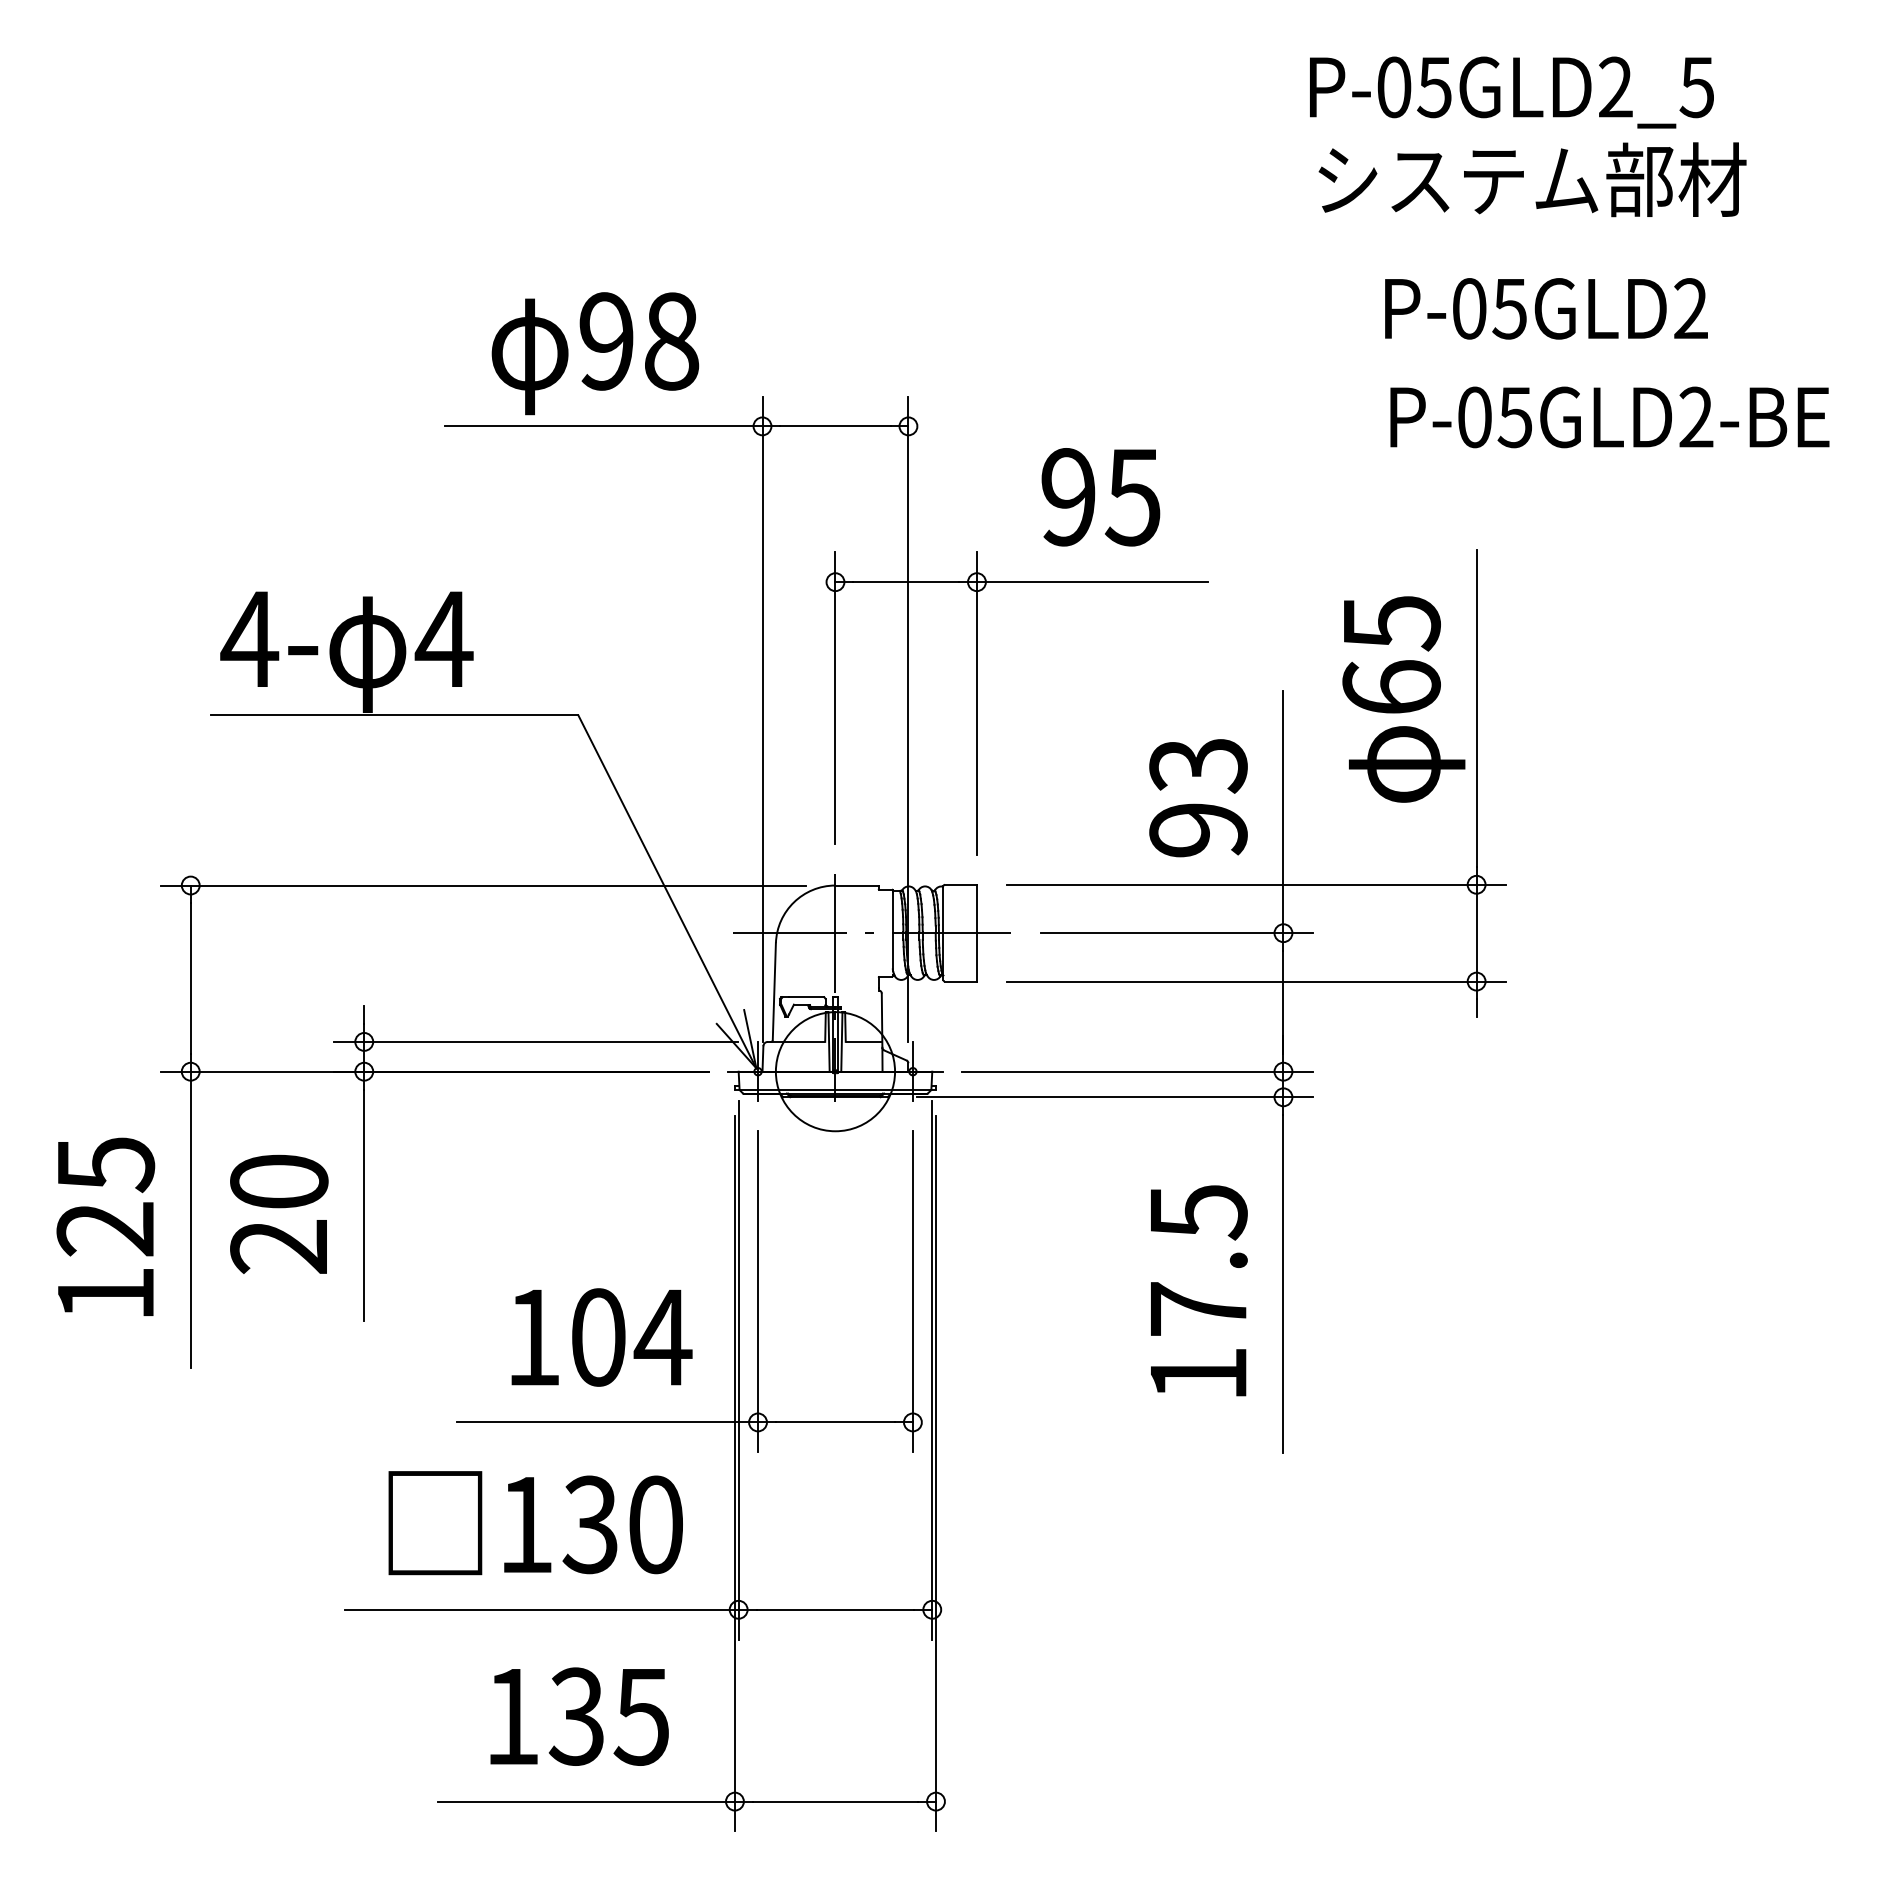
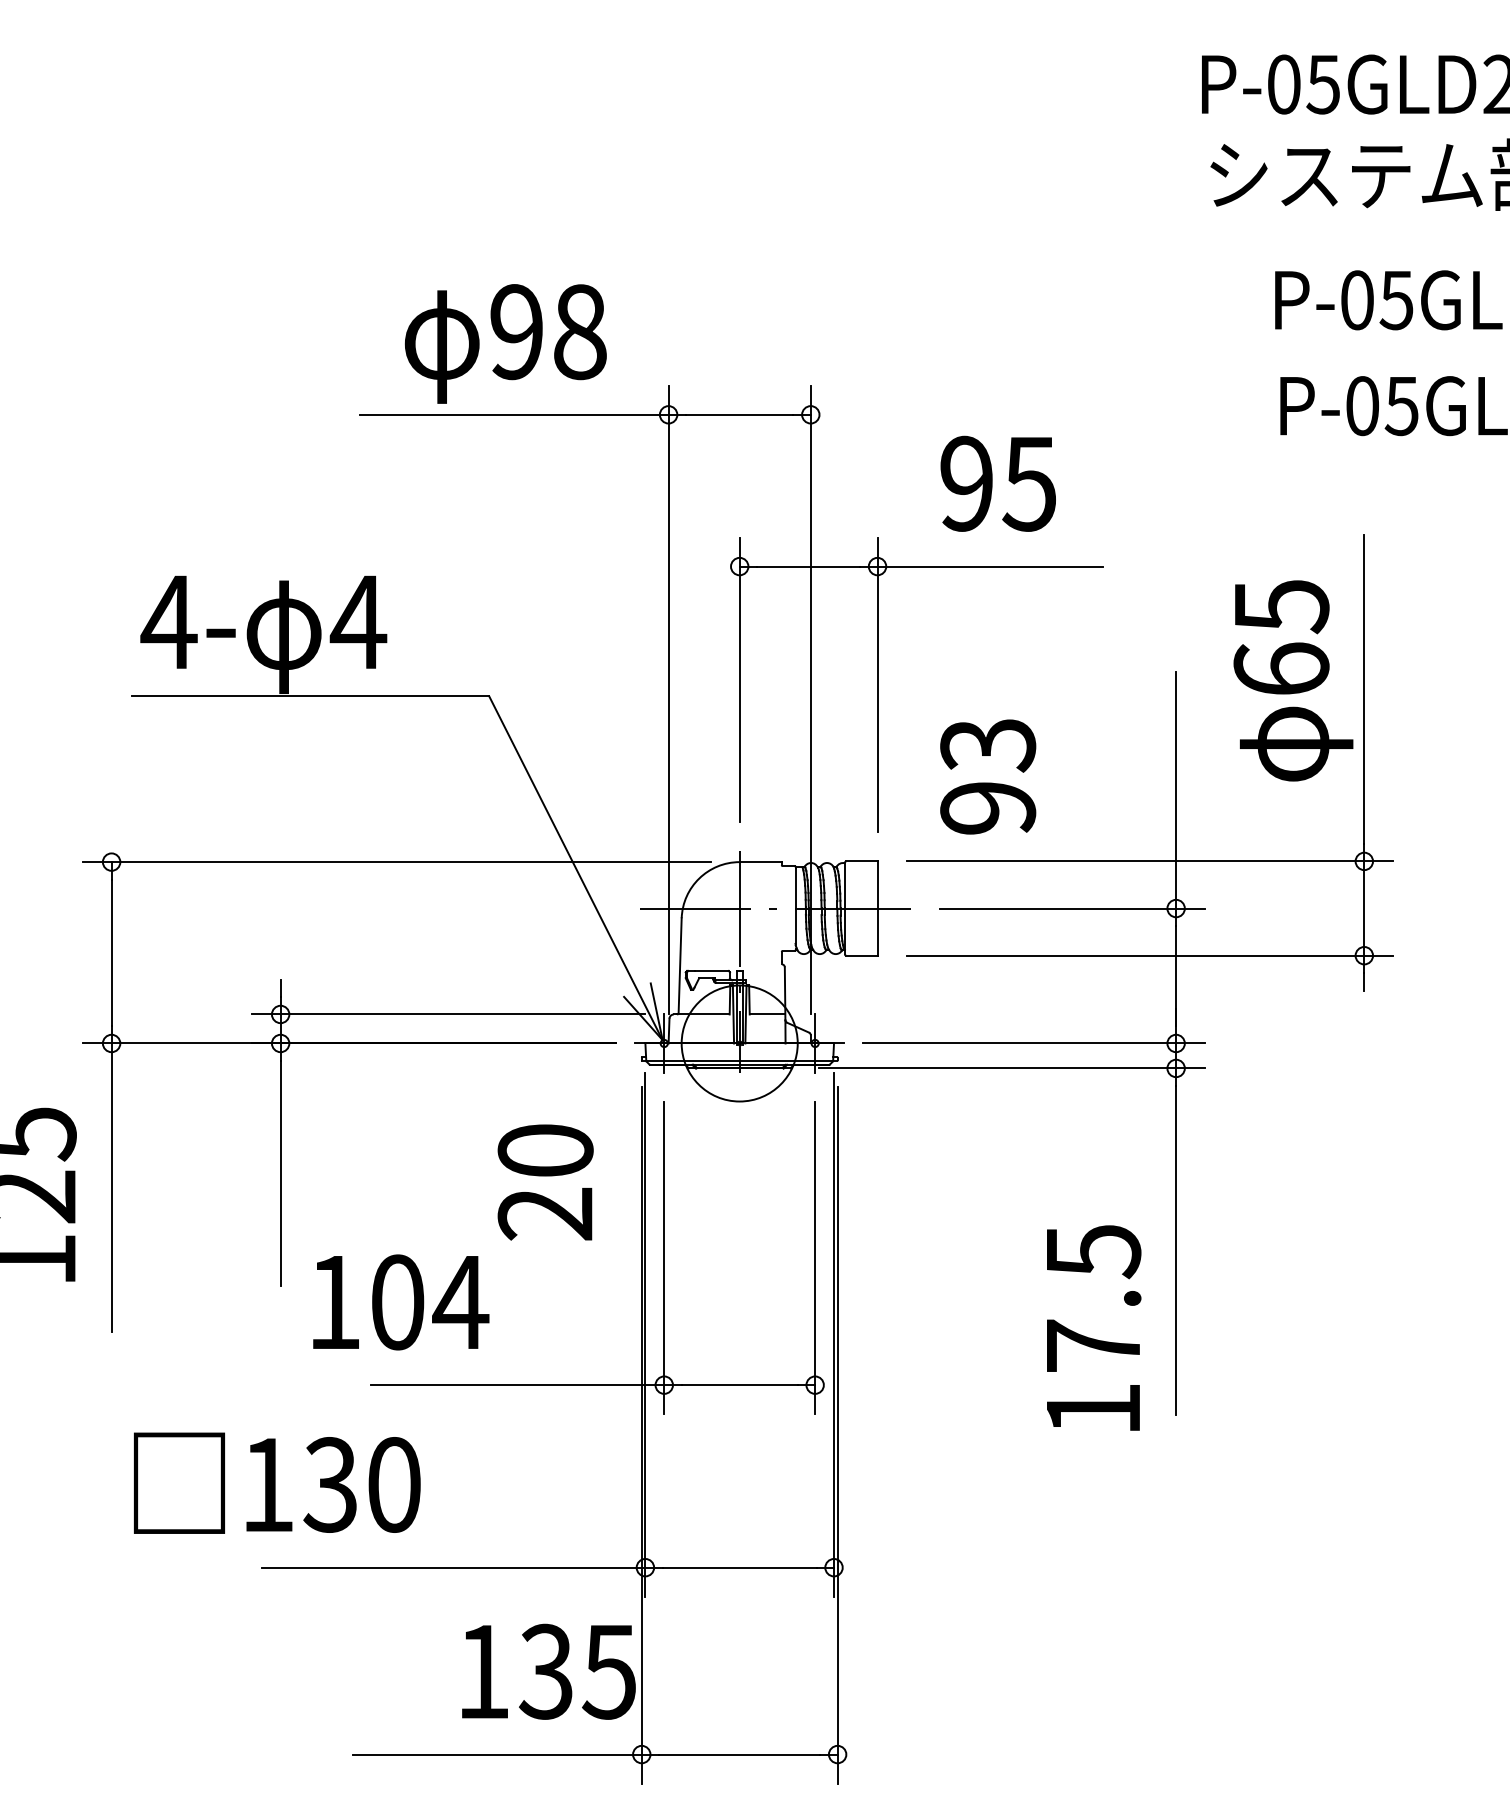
text: (1198, 798) -> (988, 777), moved
text: (279, 1213) -> (545, 1181), moved
text: (1199, 1290) -> (1094, 1327), moved
text: (601, 1337) -> (400, 1302), moved
text: (535, 1523) -> (276, 1483), moved
text: (579, 1716) -> (548, 1671), moved

